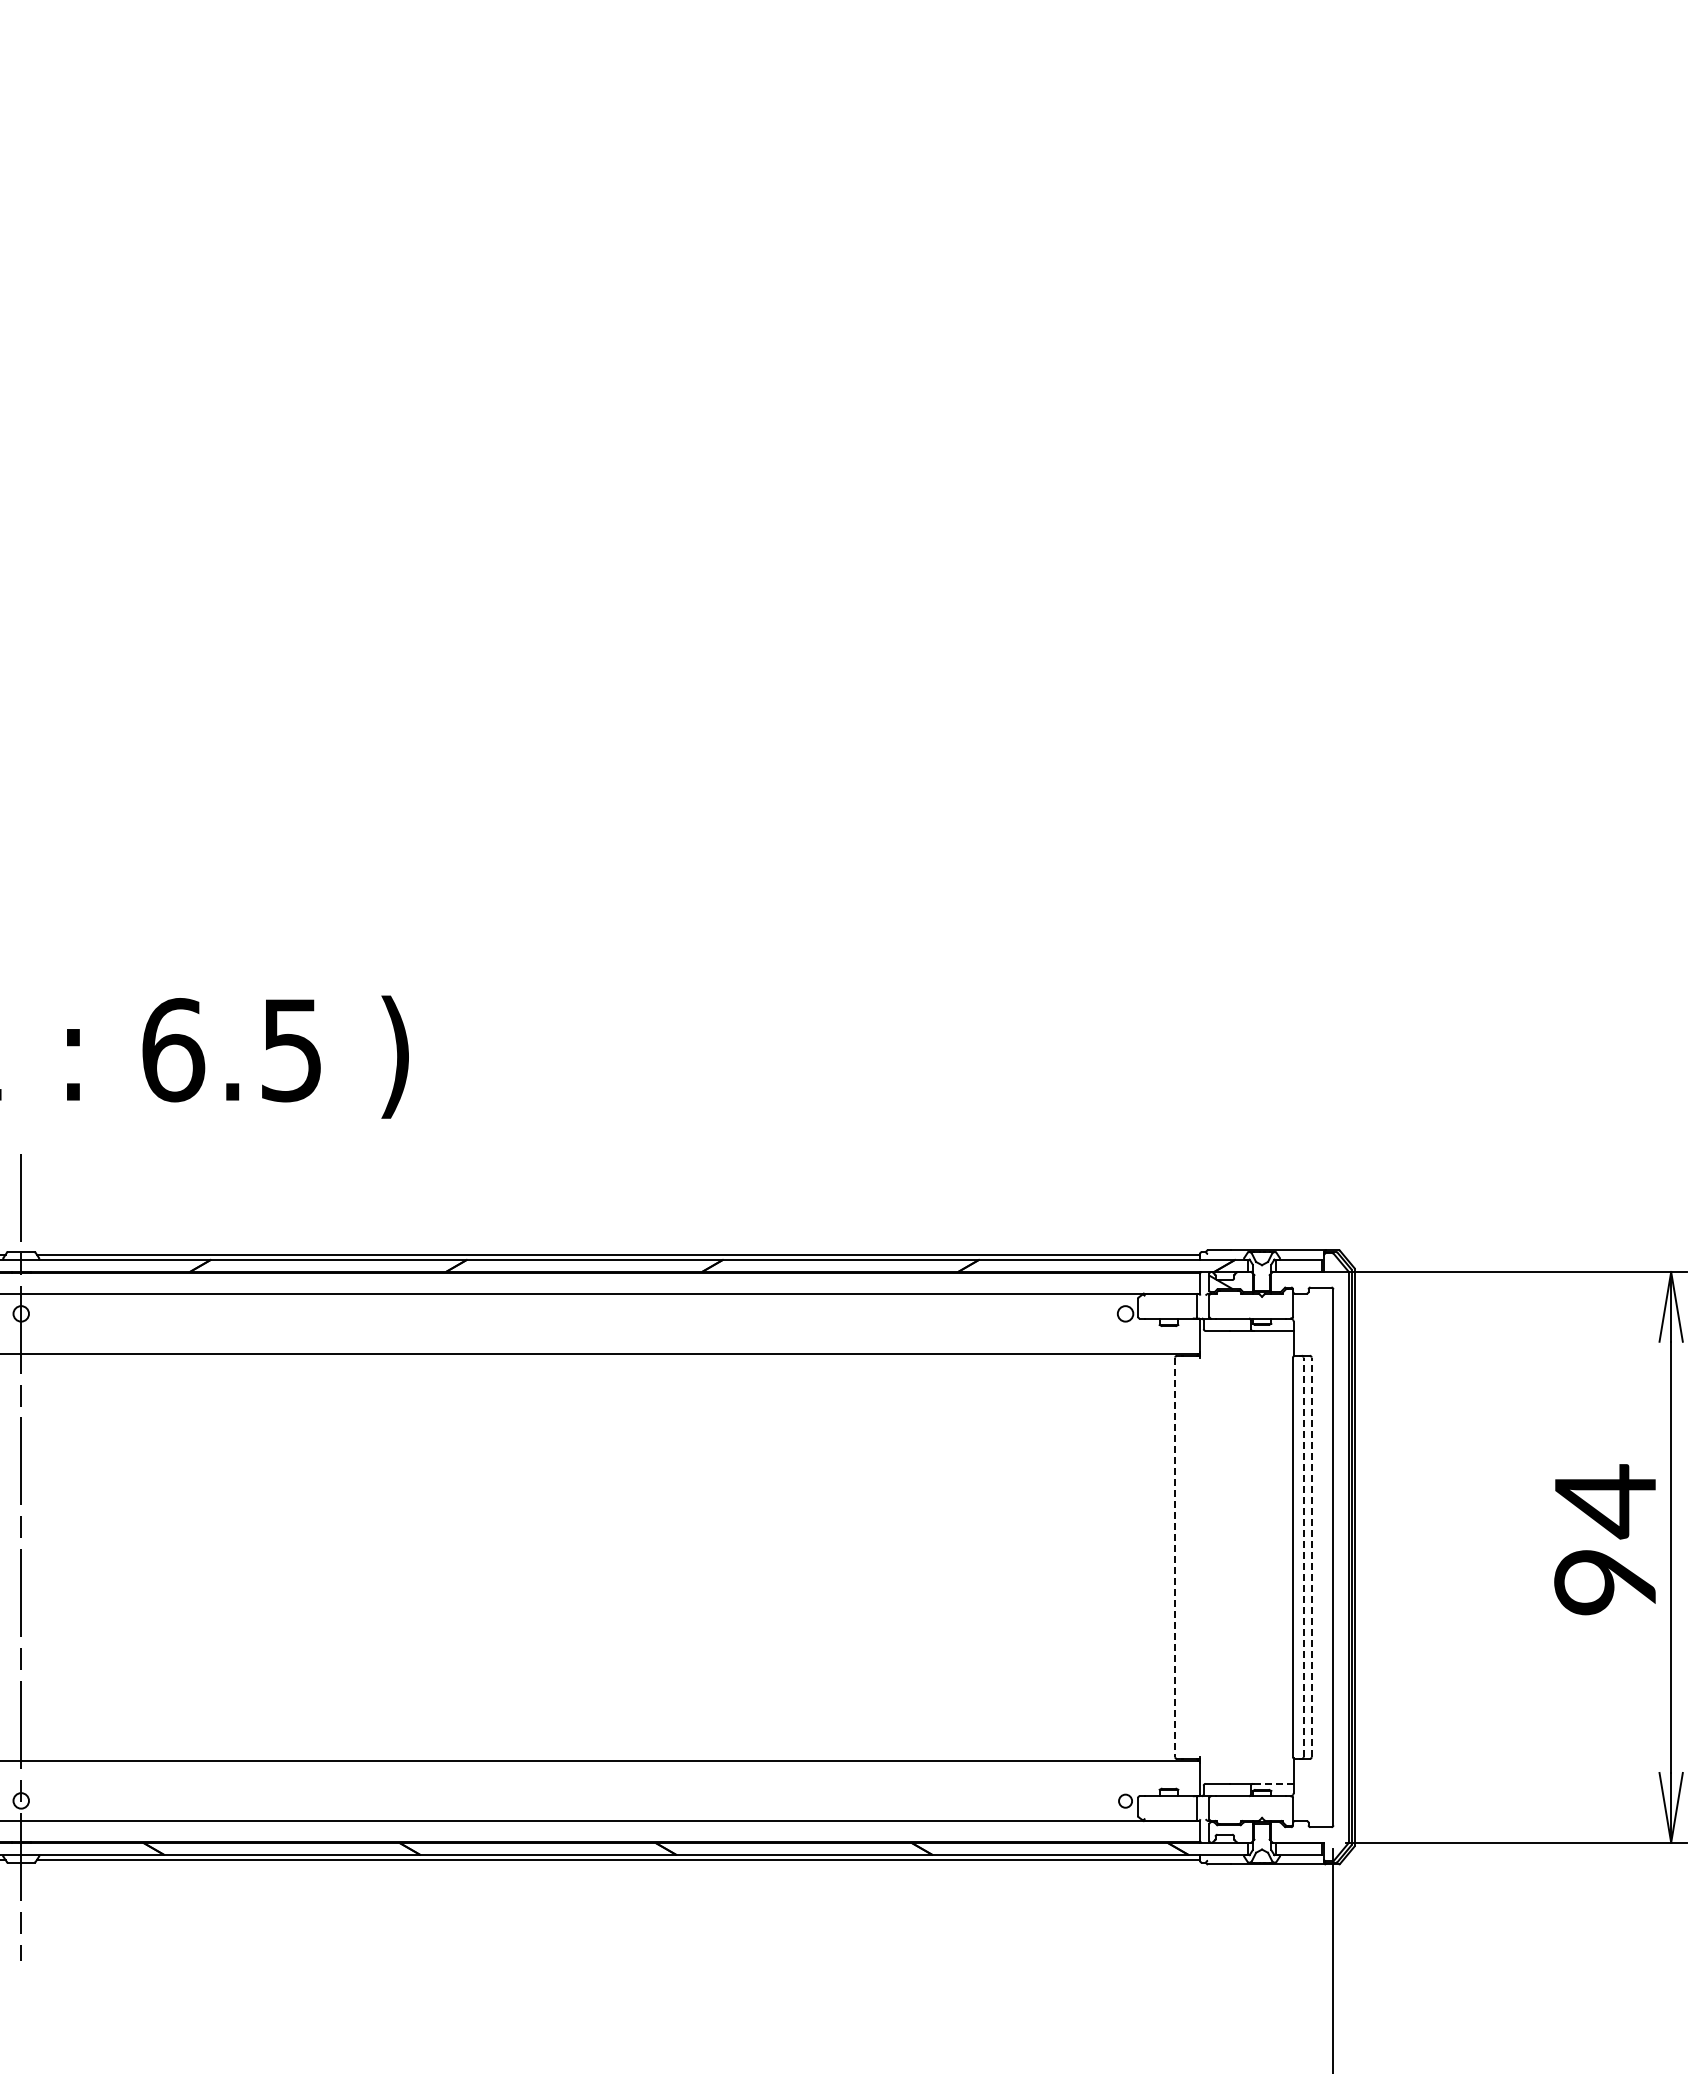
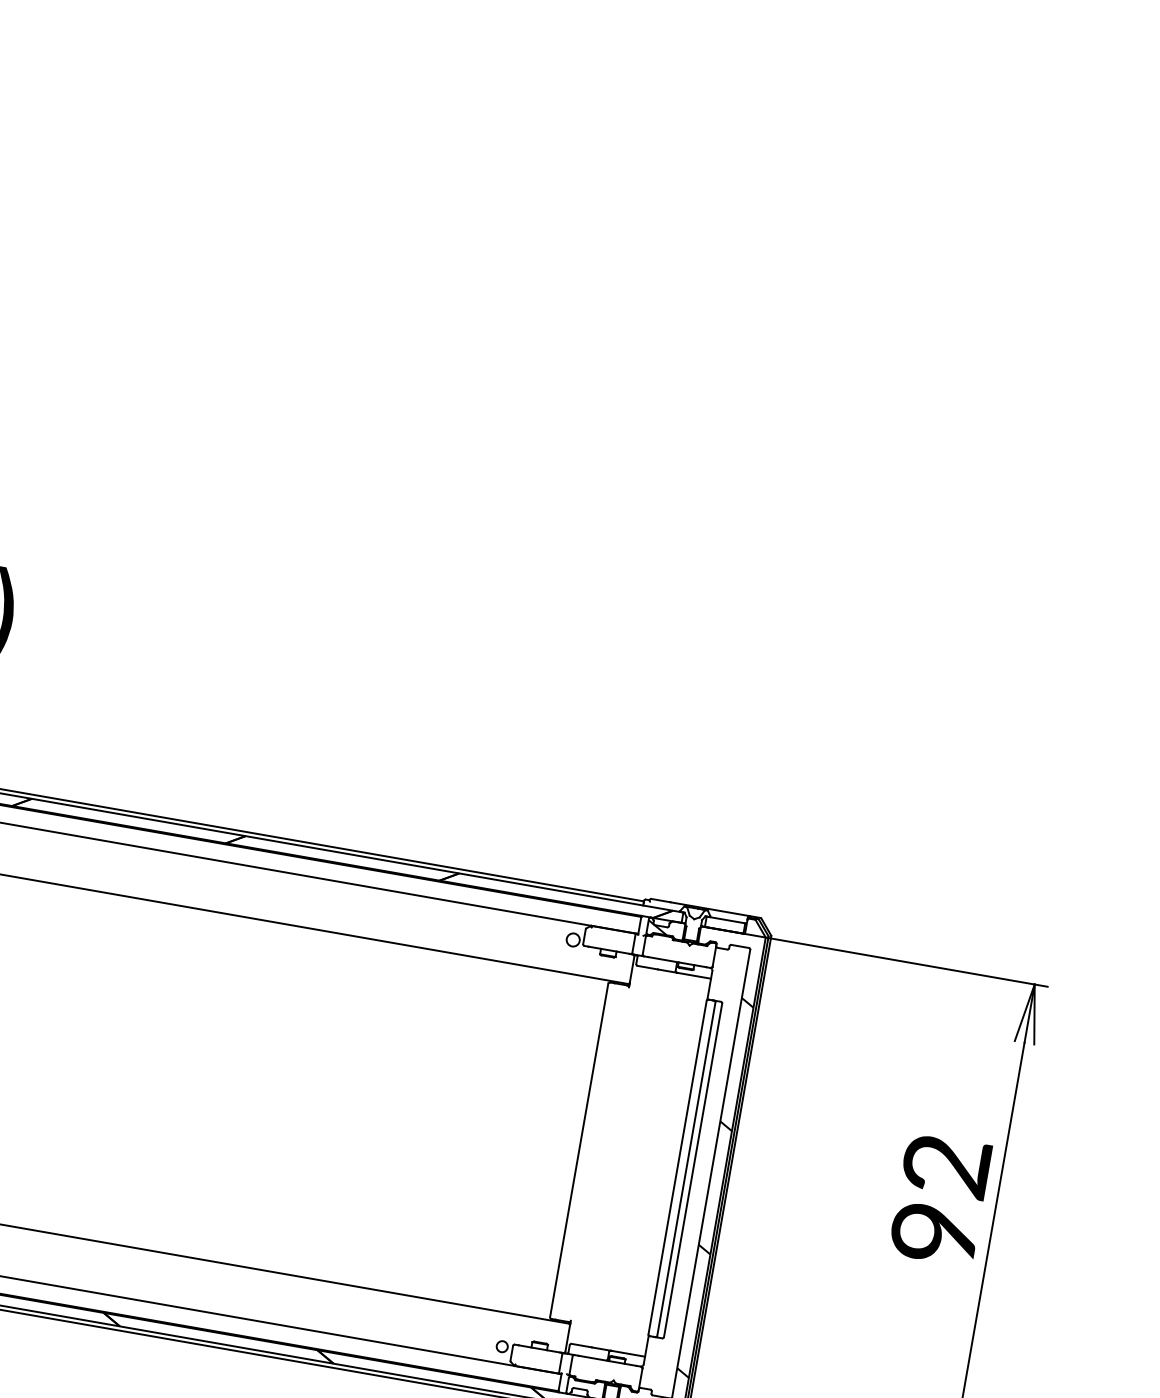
text: (1604, 1501) -> (945, 1166), 94 -> 92
line: (1175, 1557) -> (579, 1150), dashed -> solid
line: (1303, 1557) -> (686, 1169), dashed -> solid
line: (1311, 1557) -> (692, 1170), dashed -> solid
hatch: (1340, 1573) -> (714, 1187), added
line: (1273, 1783) -> (628, 1353), dashed -> solid

